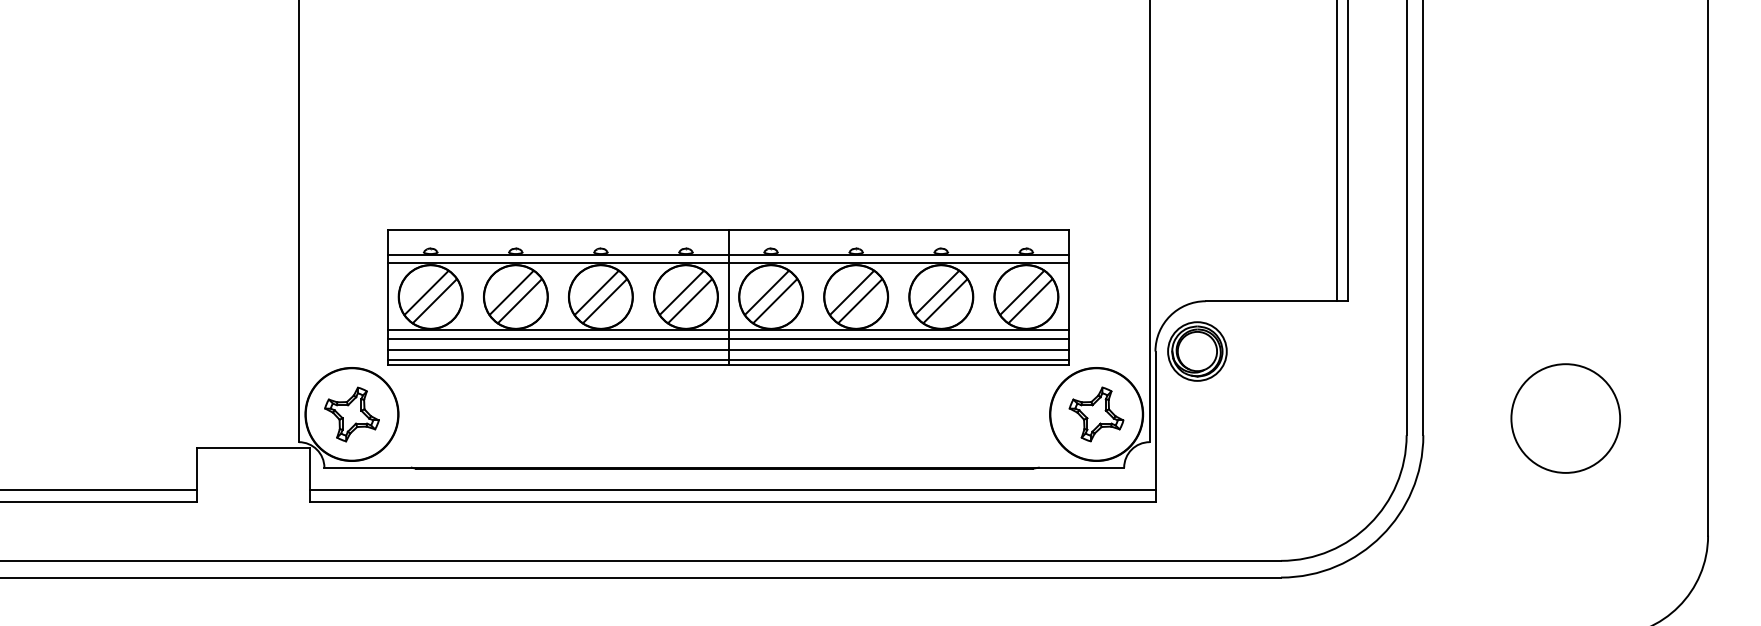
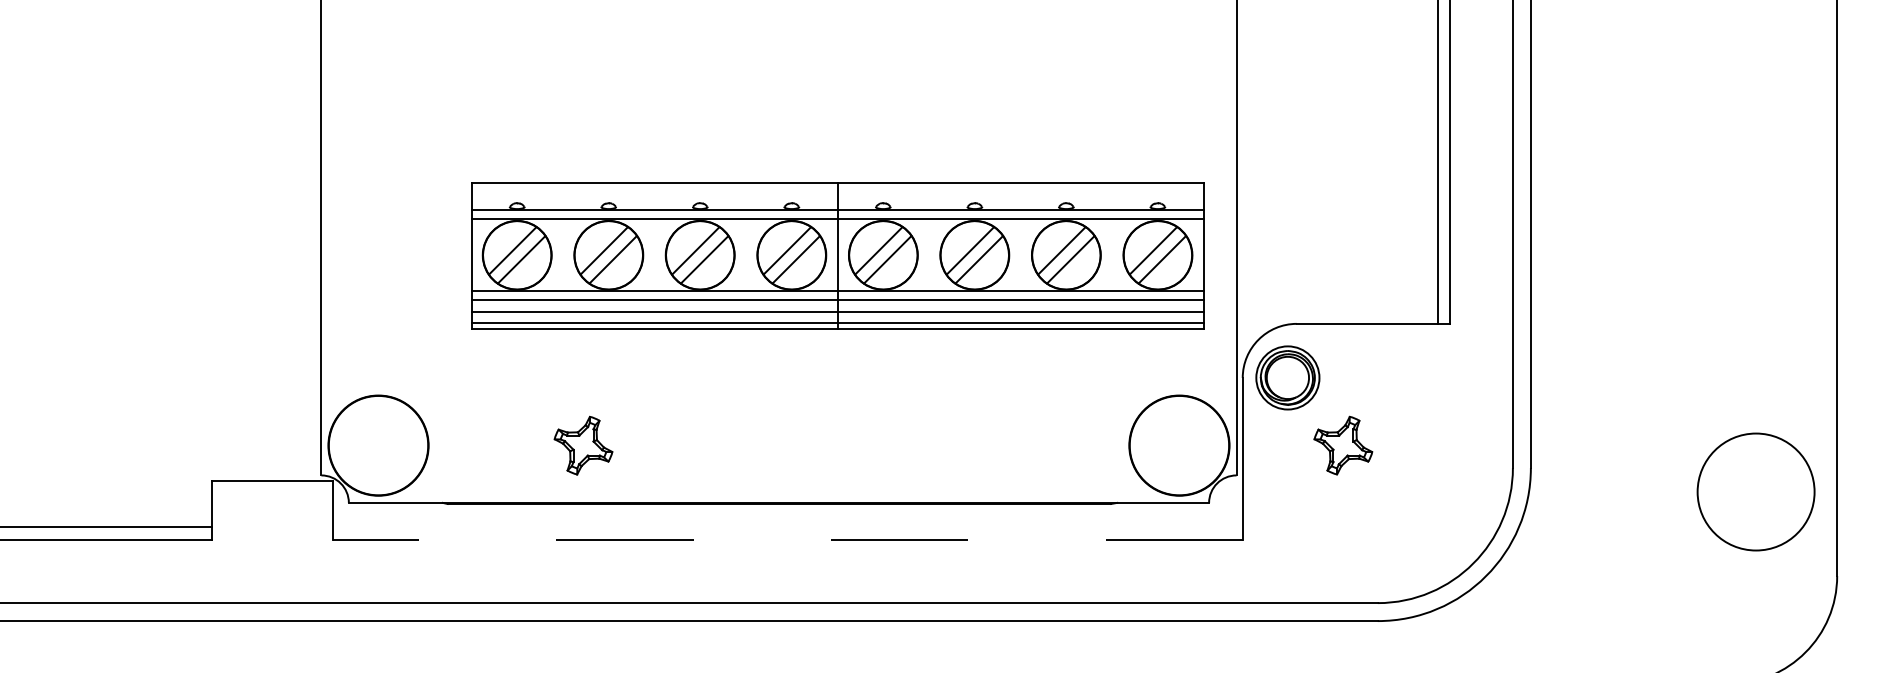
part: (728, 297) -> (837, 255), moved
part: (351, 414) -> (583, 445), moved
part: (1096, 414) -> (1343, 445), moved
circle: (1565, 418) -> (1755, 491), moved
line: (732, 489) -> (787, 526), removed
line: (732, 501) -> (787, 539), solid -> dashed

